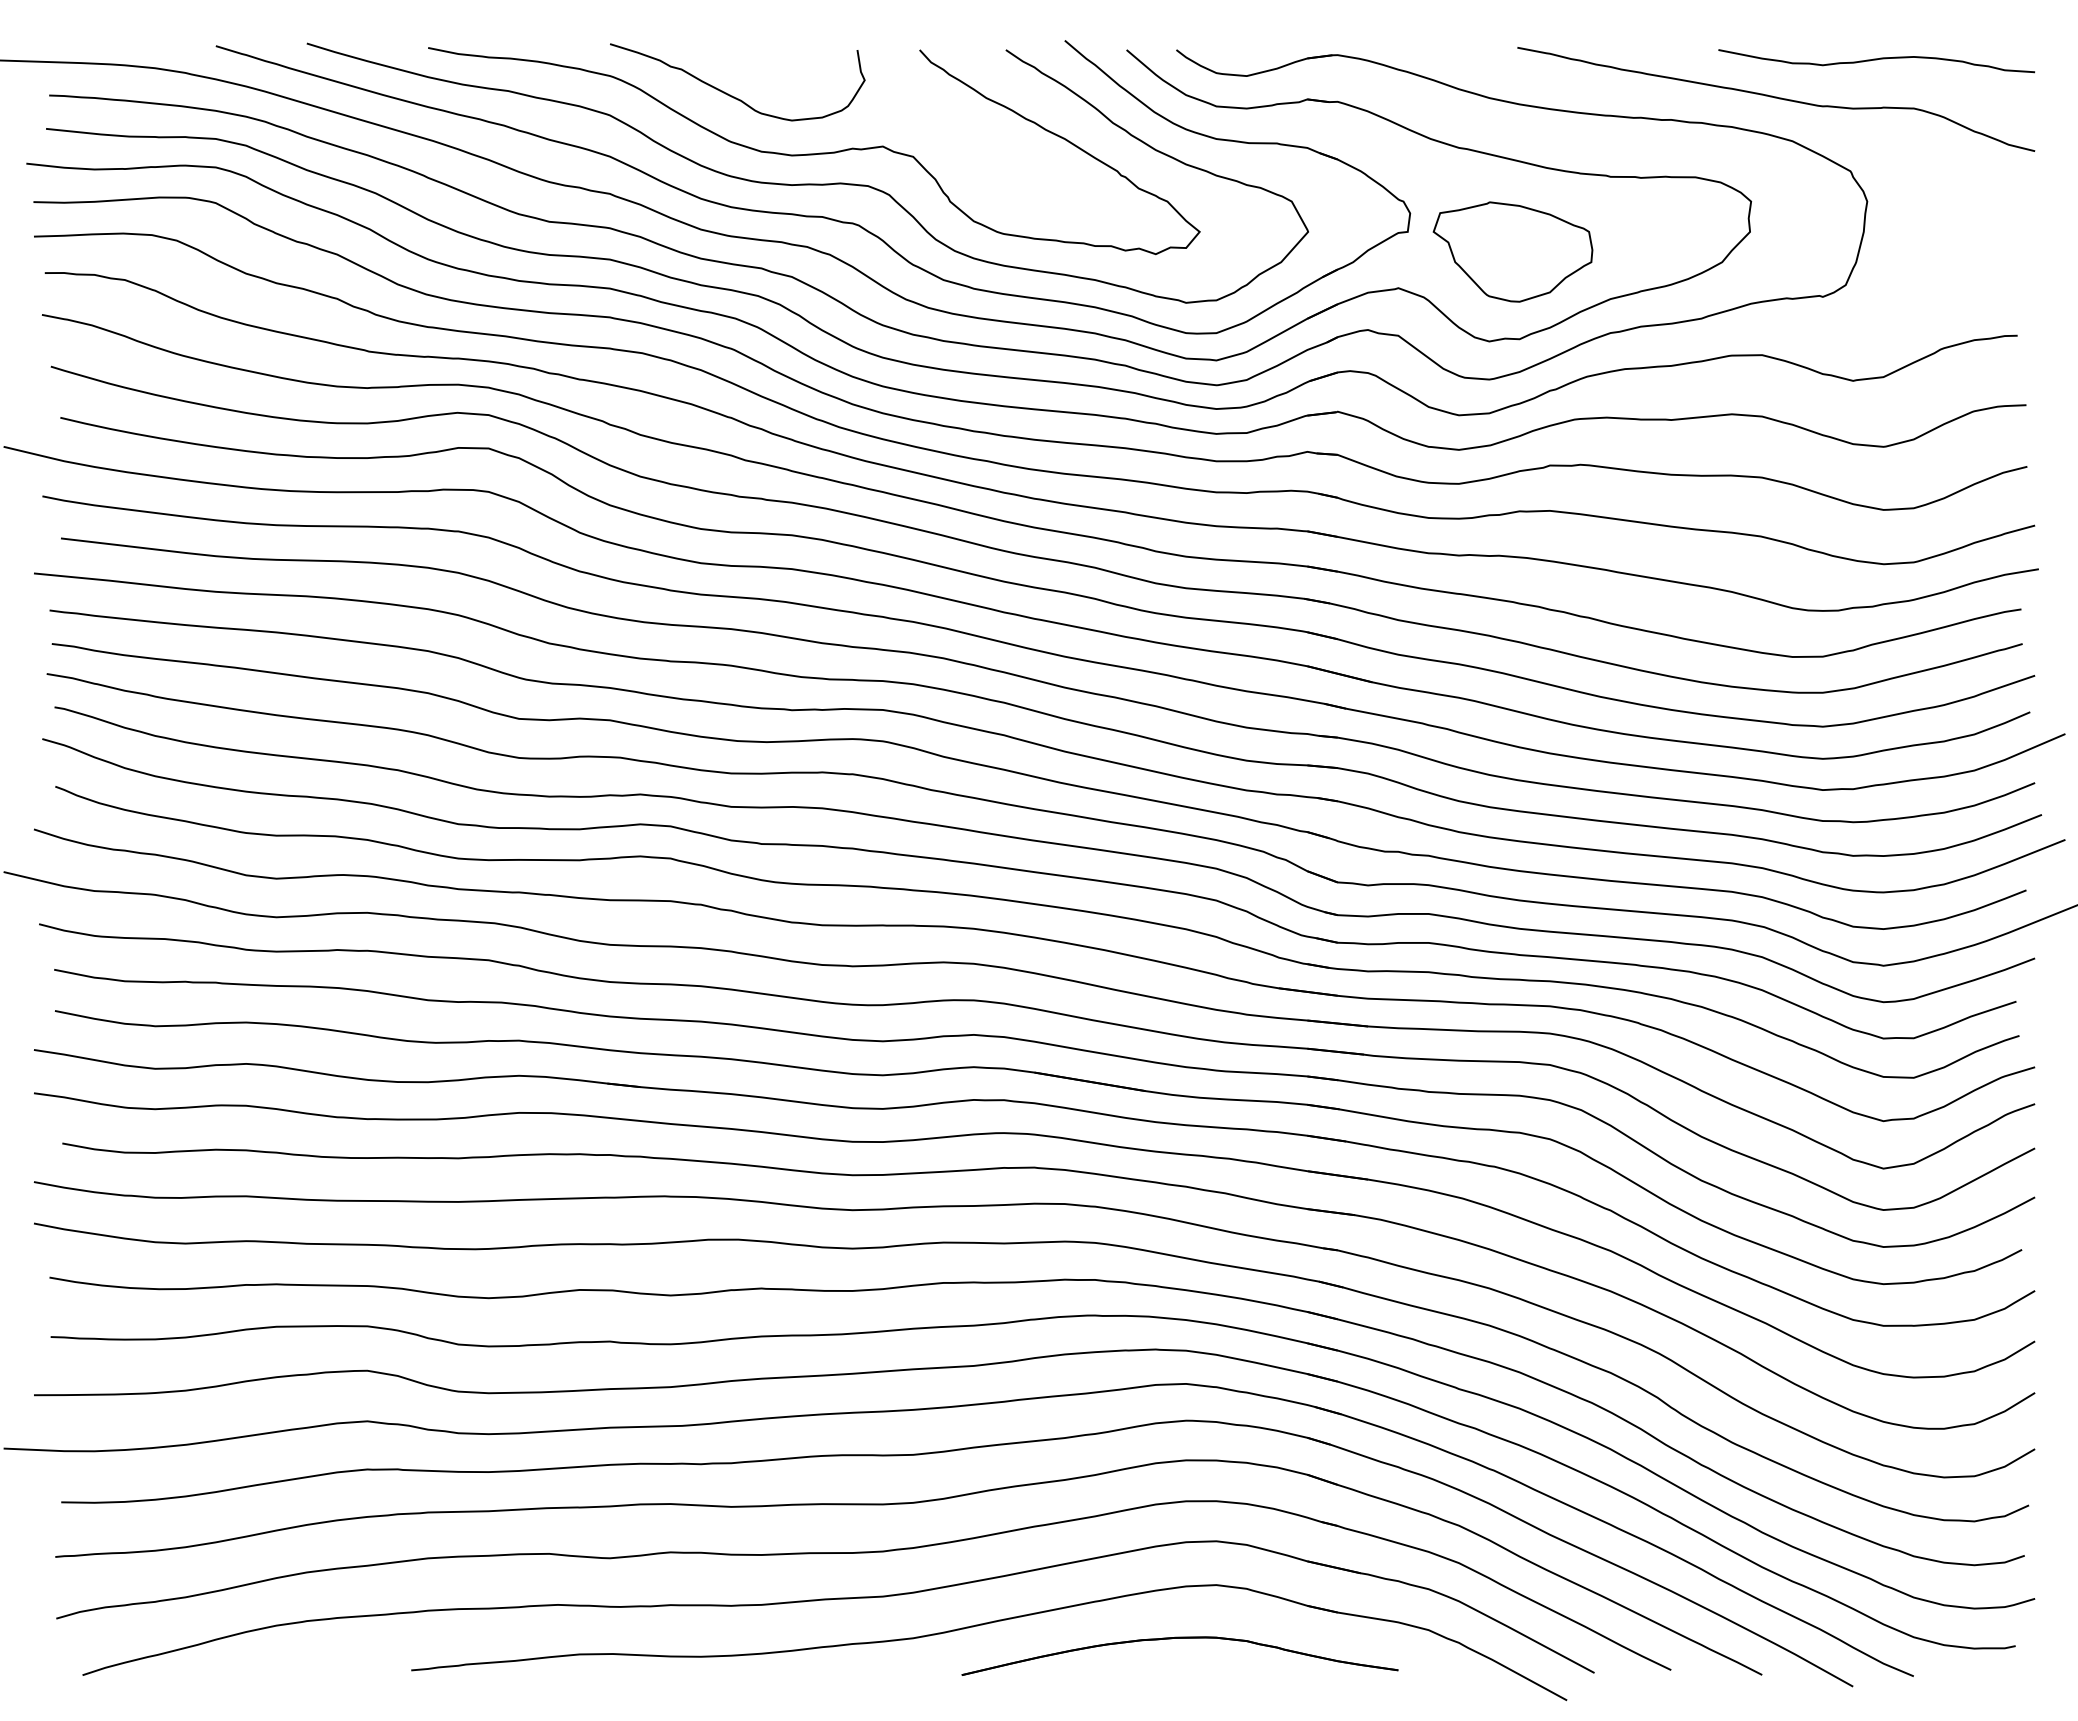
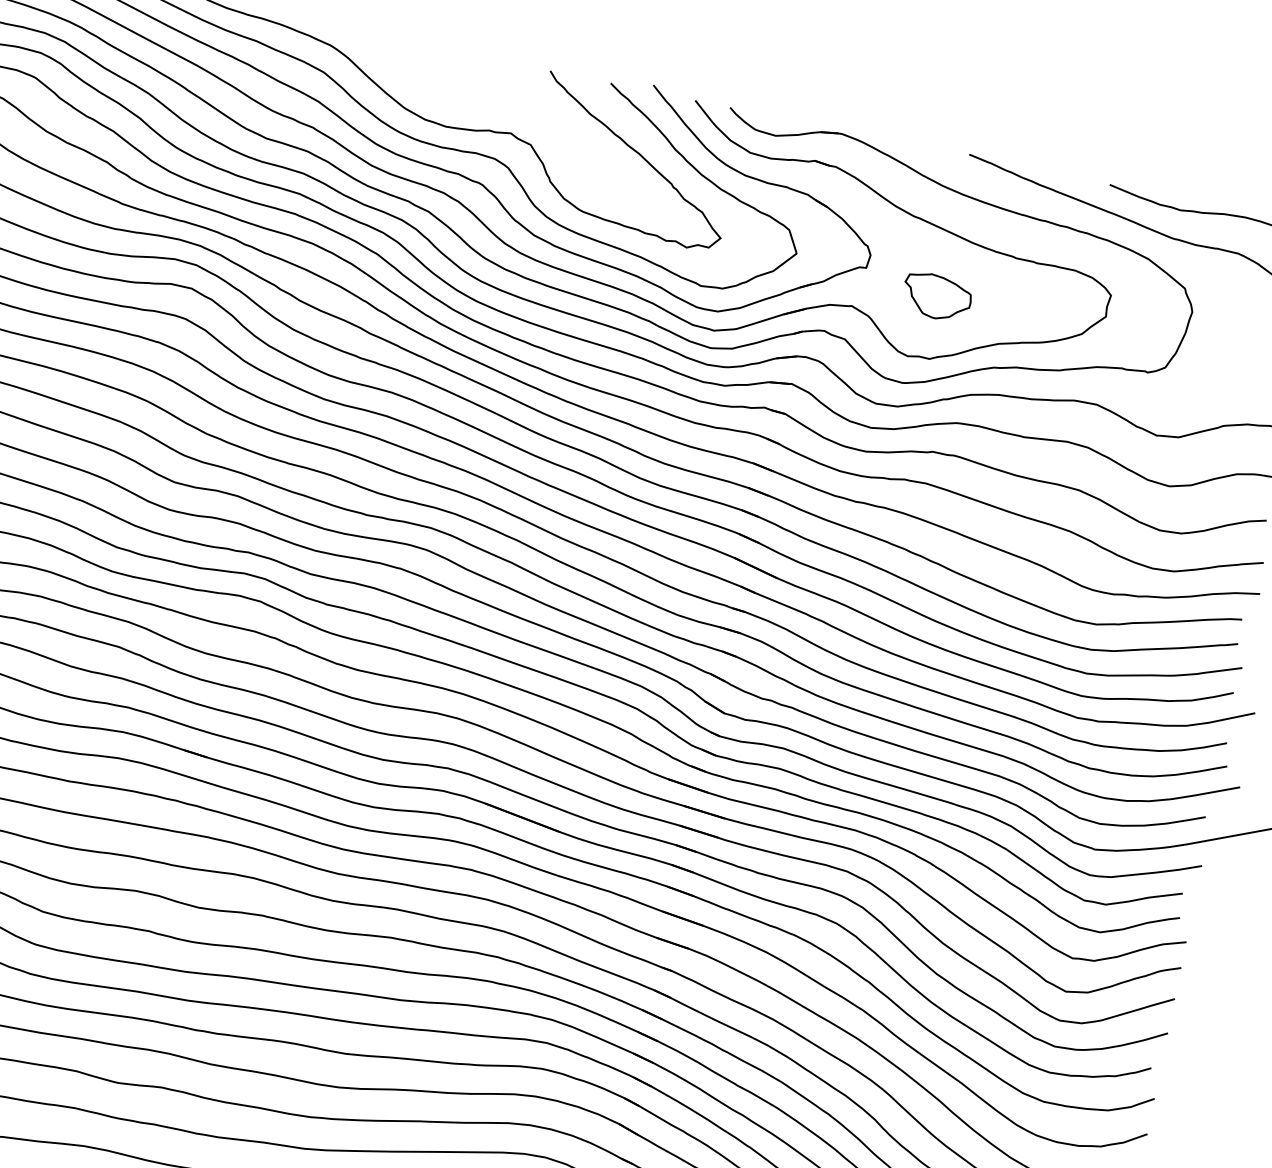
curve: (730, 94) -> (411, 75), removed
part: (1512, 251) -> (936, 296), size x0.6

